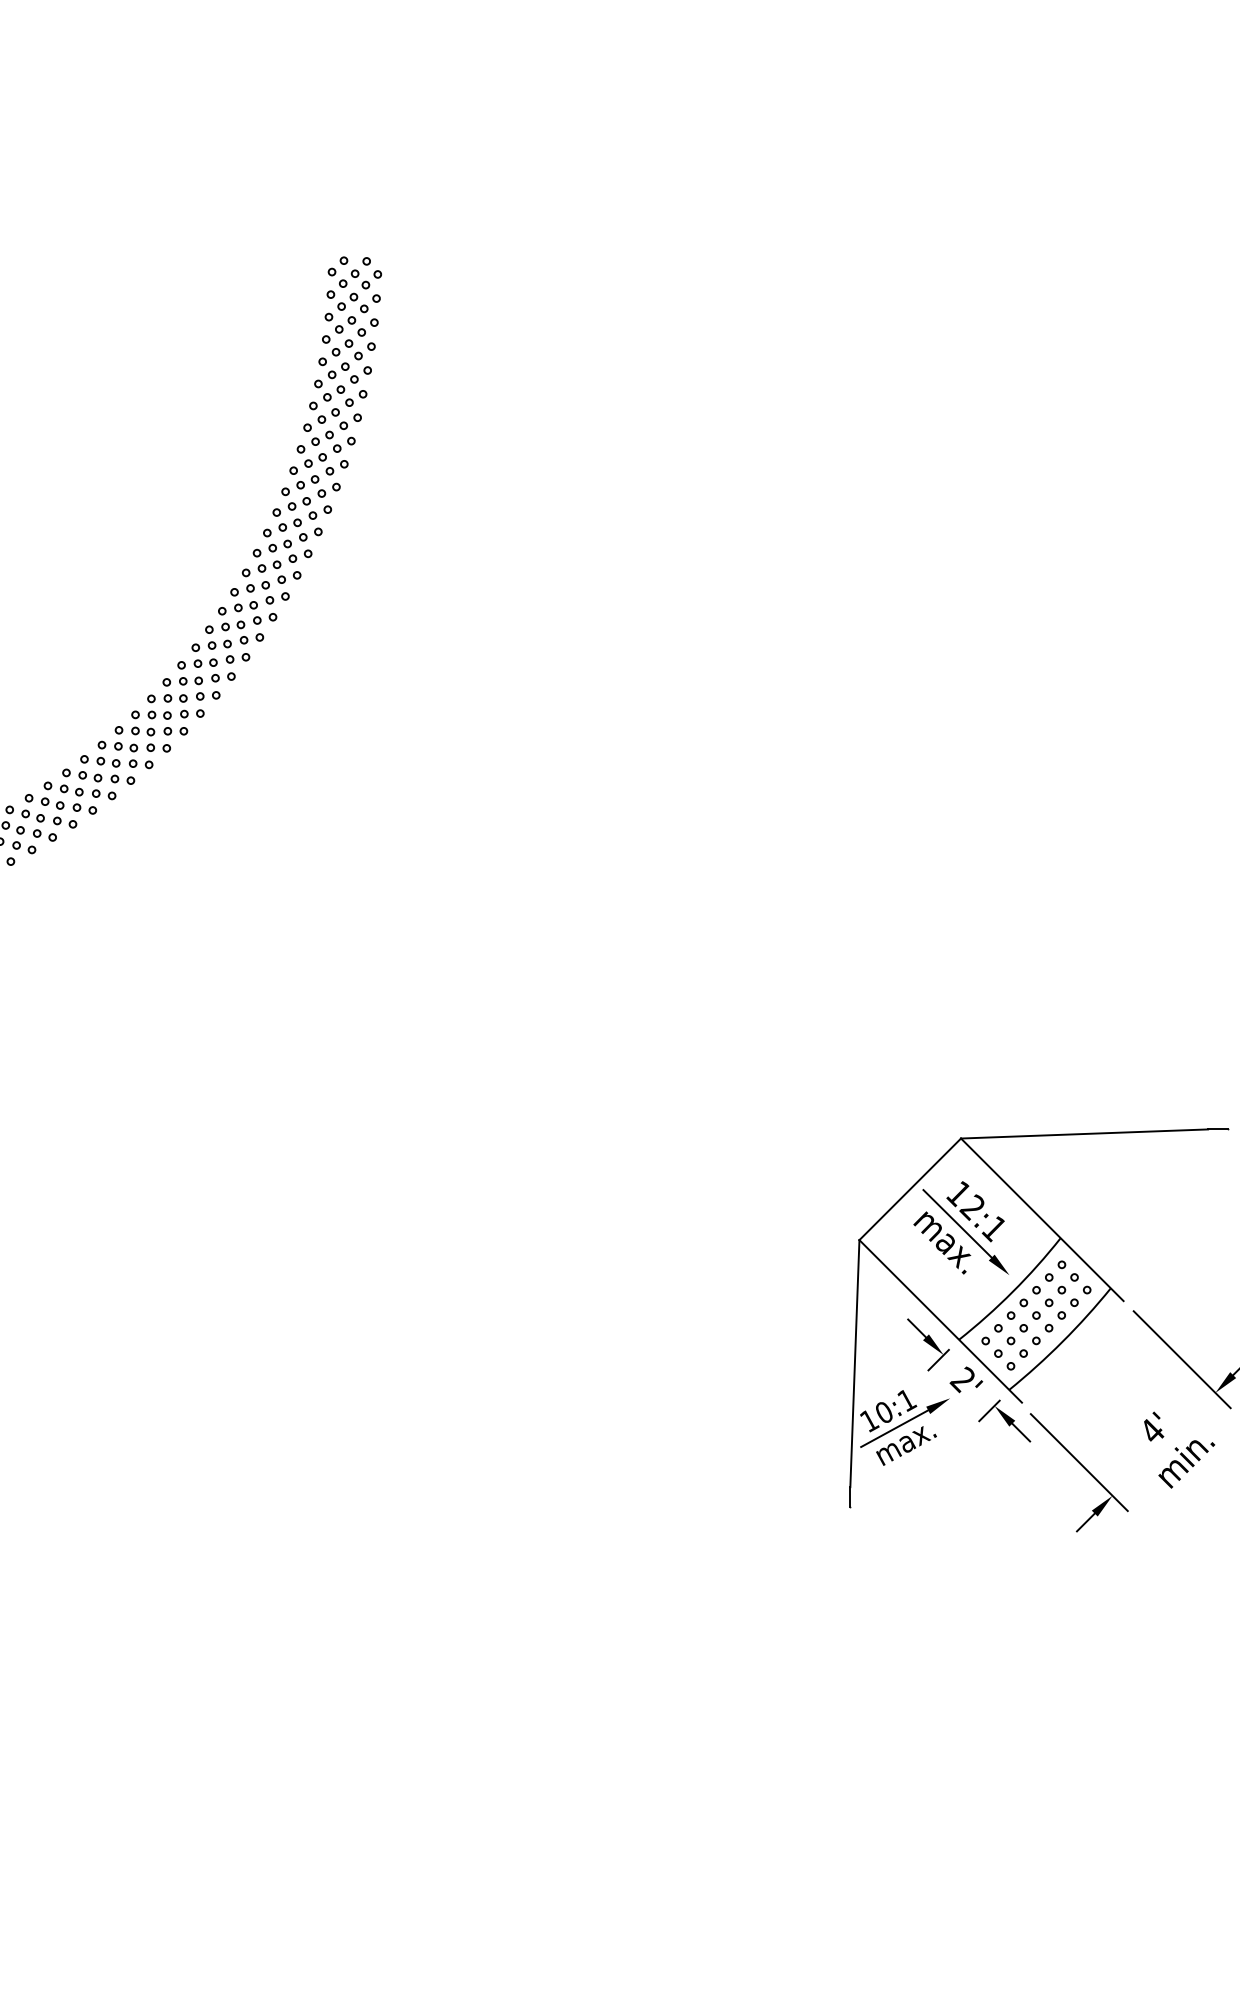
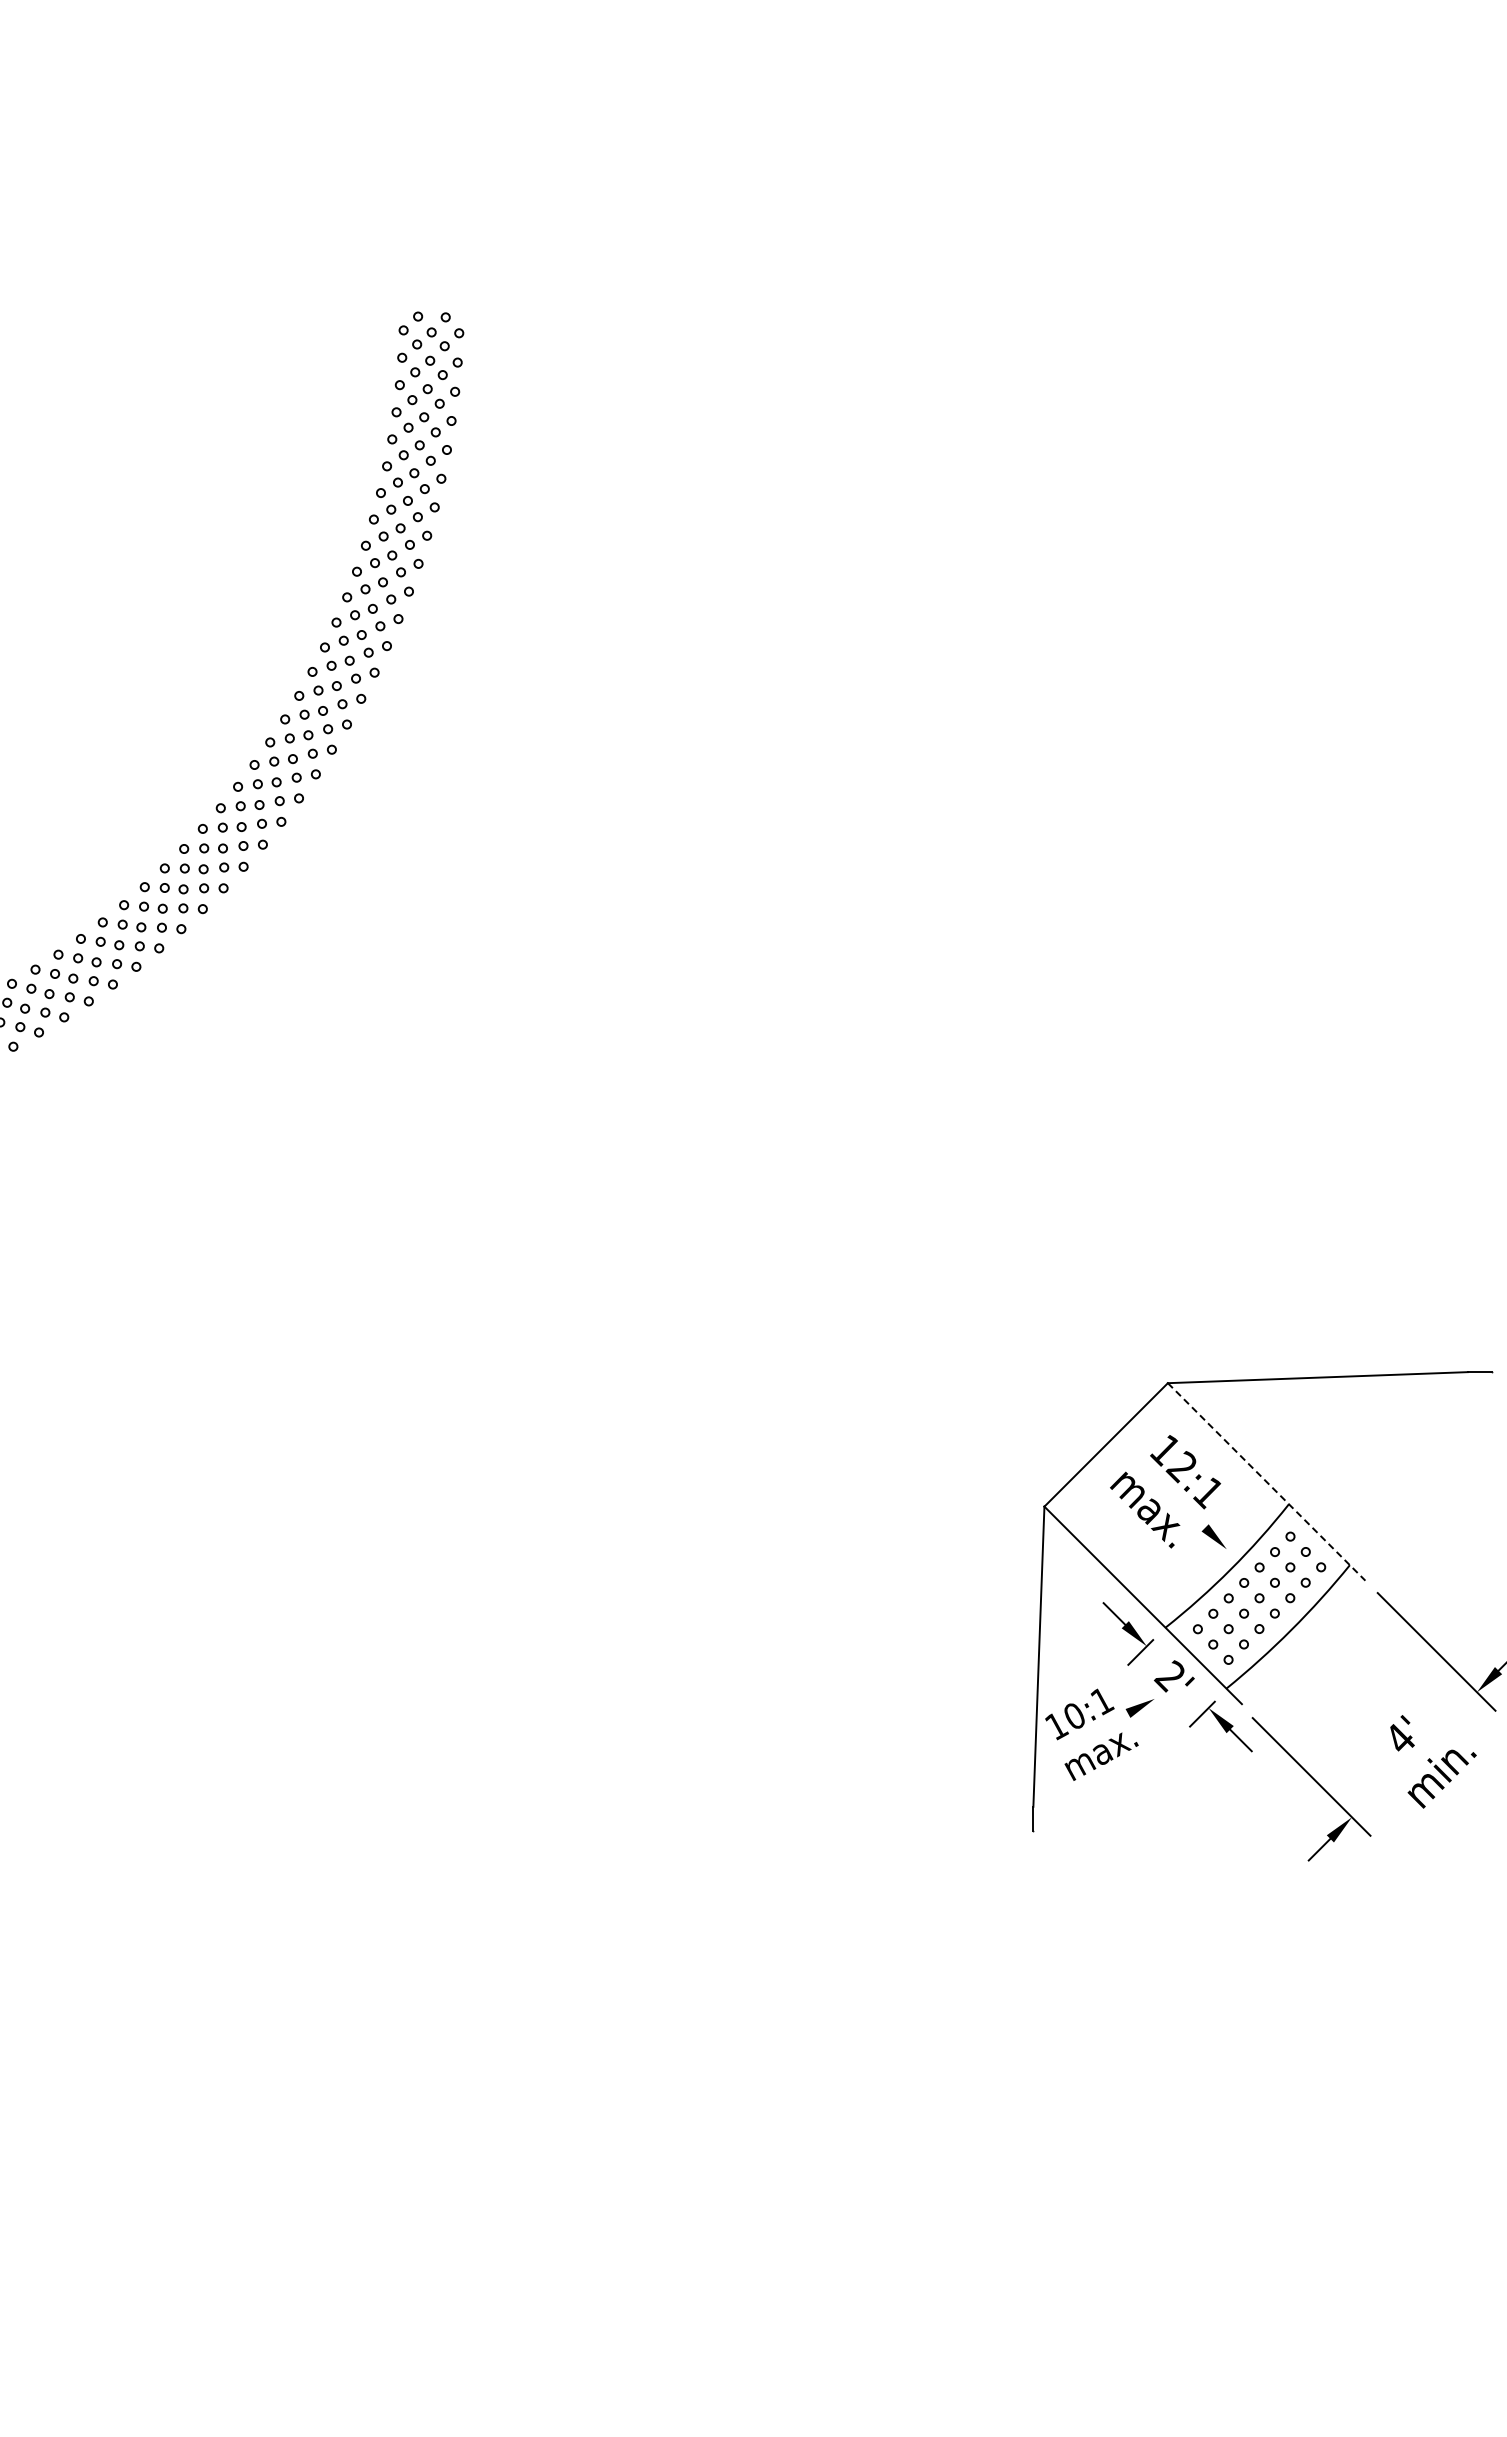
line: (1042, 1219) -> (1266, 1481), solid -> dashed
line: (957, 1223) -> (1163, 1486), removed
line: (894, 1428) -> (1086, 1735), removed

